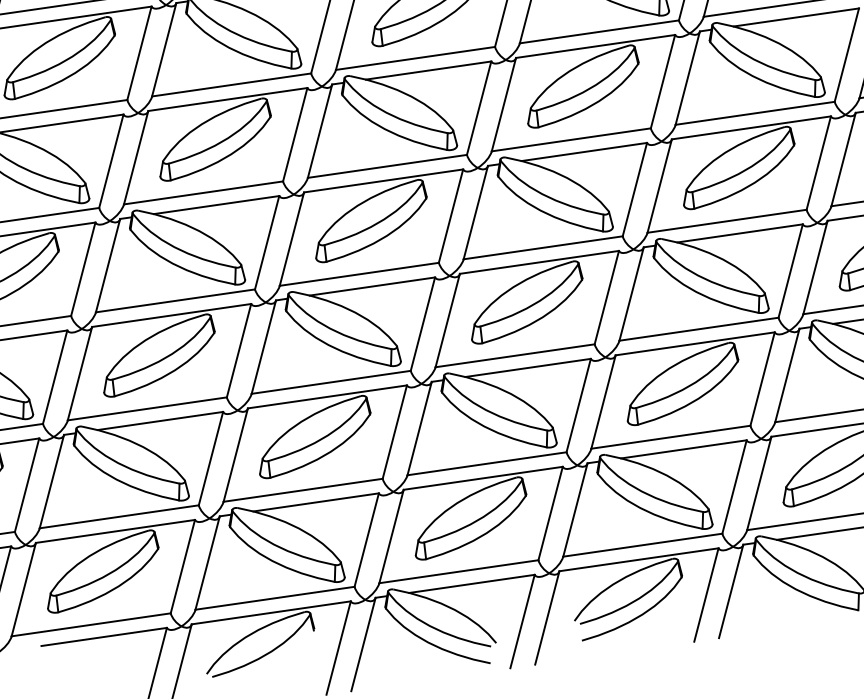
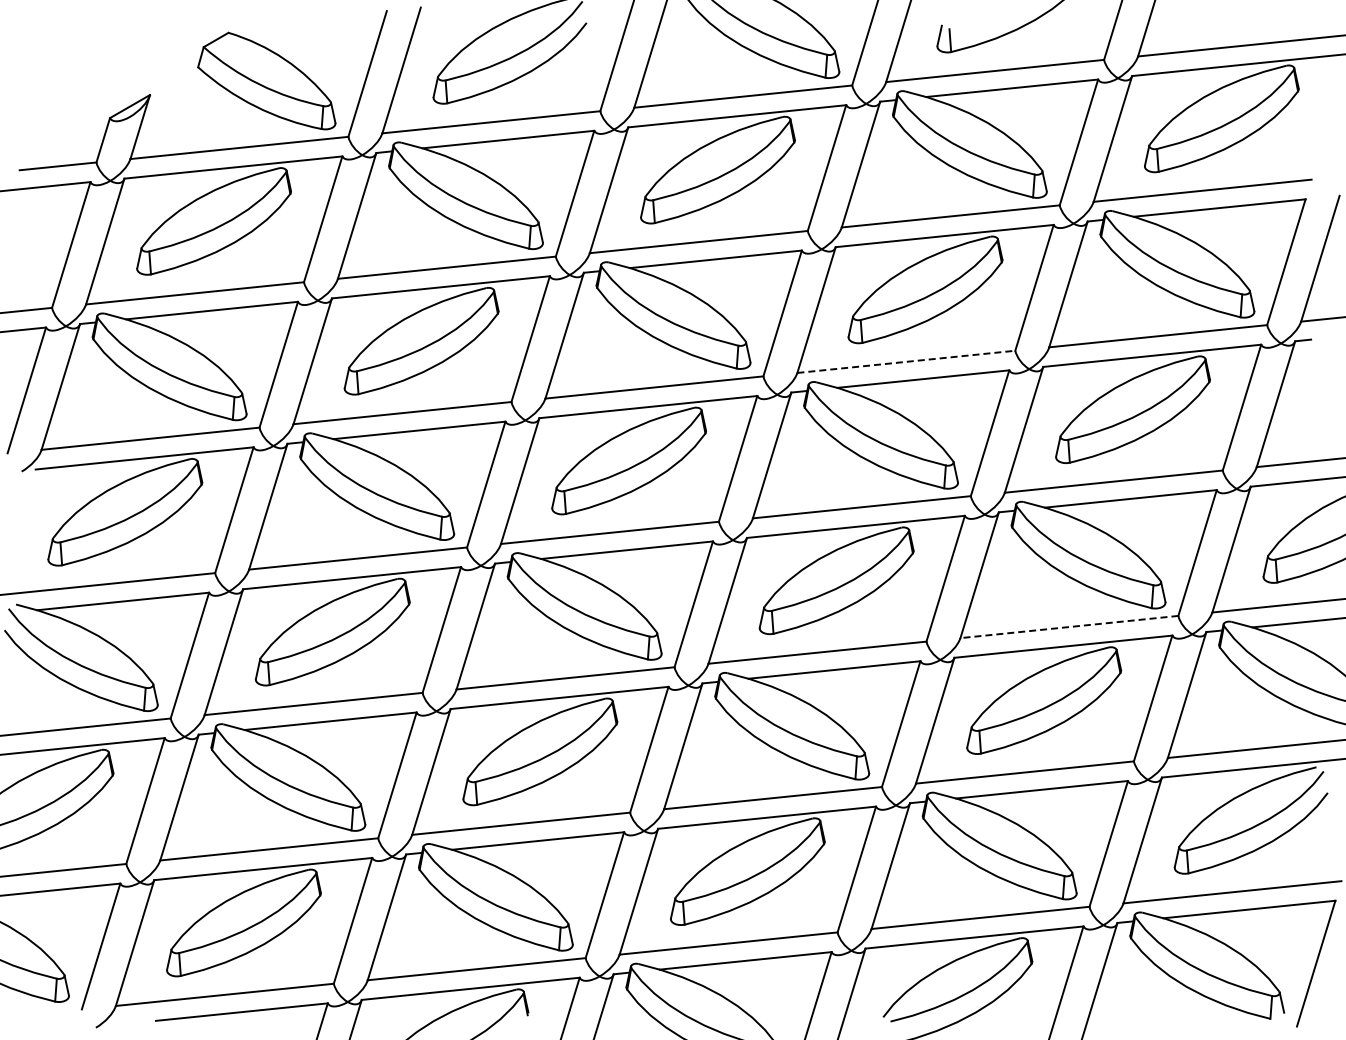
line: (571, 139) -> (906, 361), solid -> dashed
line: (699, 329) -> (1069, 627), solid -> dashed

